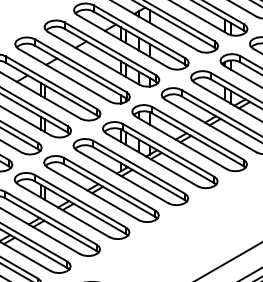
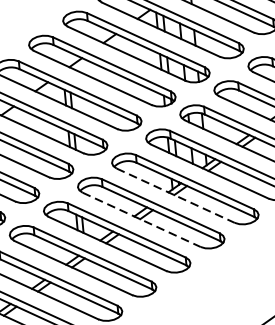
line: (122, 176) -> (175, 195), solid -> dashed
line: (93, 193) -> (141, 219), solid -> dashed

